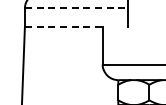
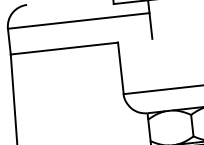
line: (76, 8) -> (79, 20), dashed -> solid
line: (63, 27) -> (64, 49), dashed -> solid

